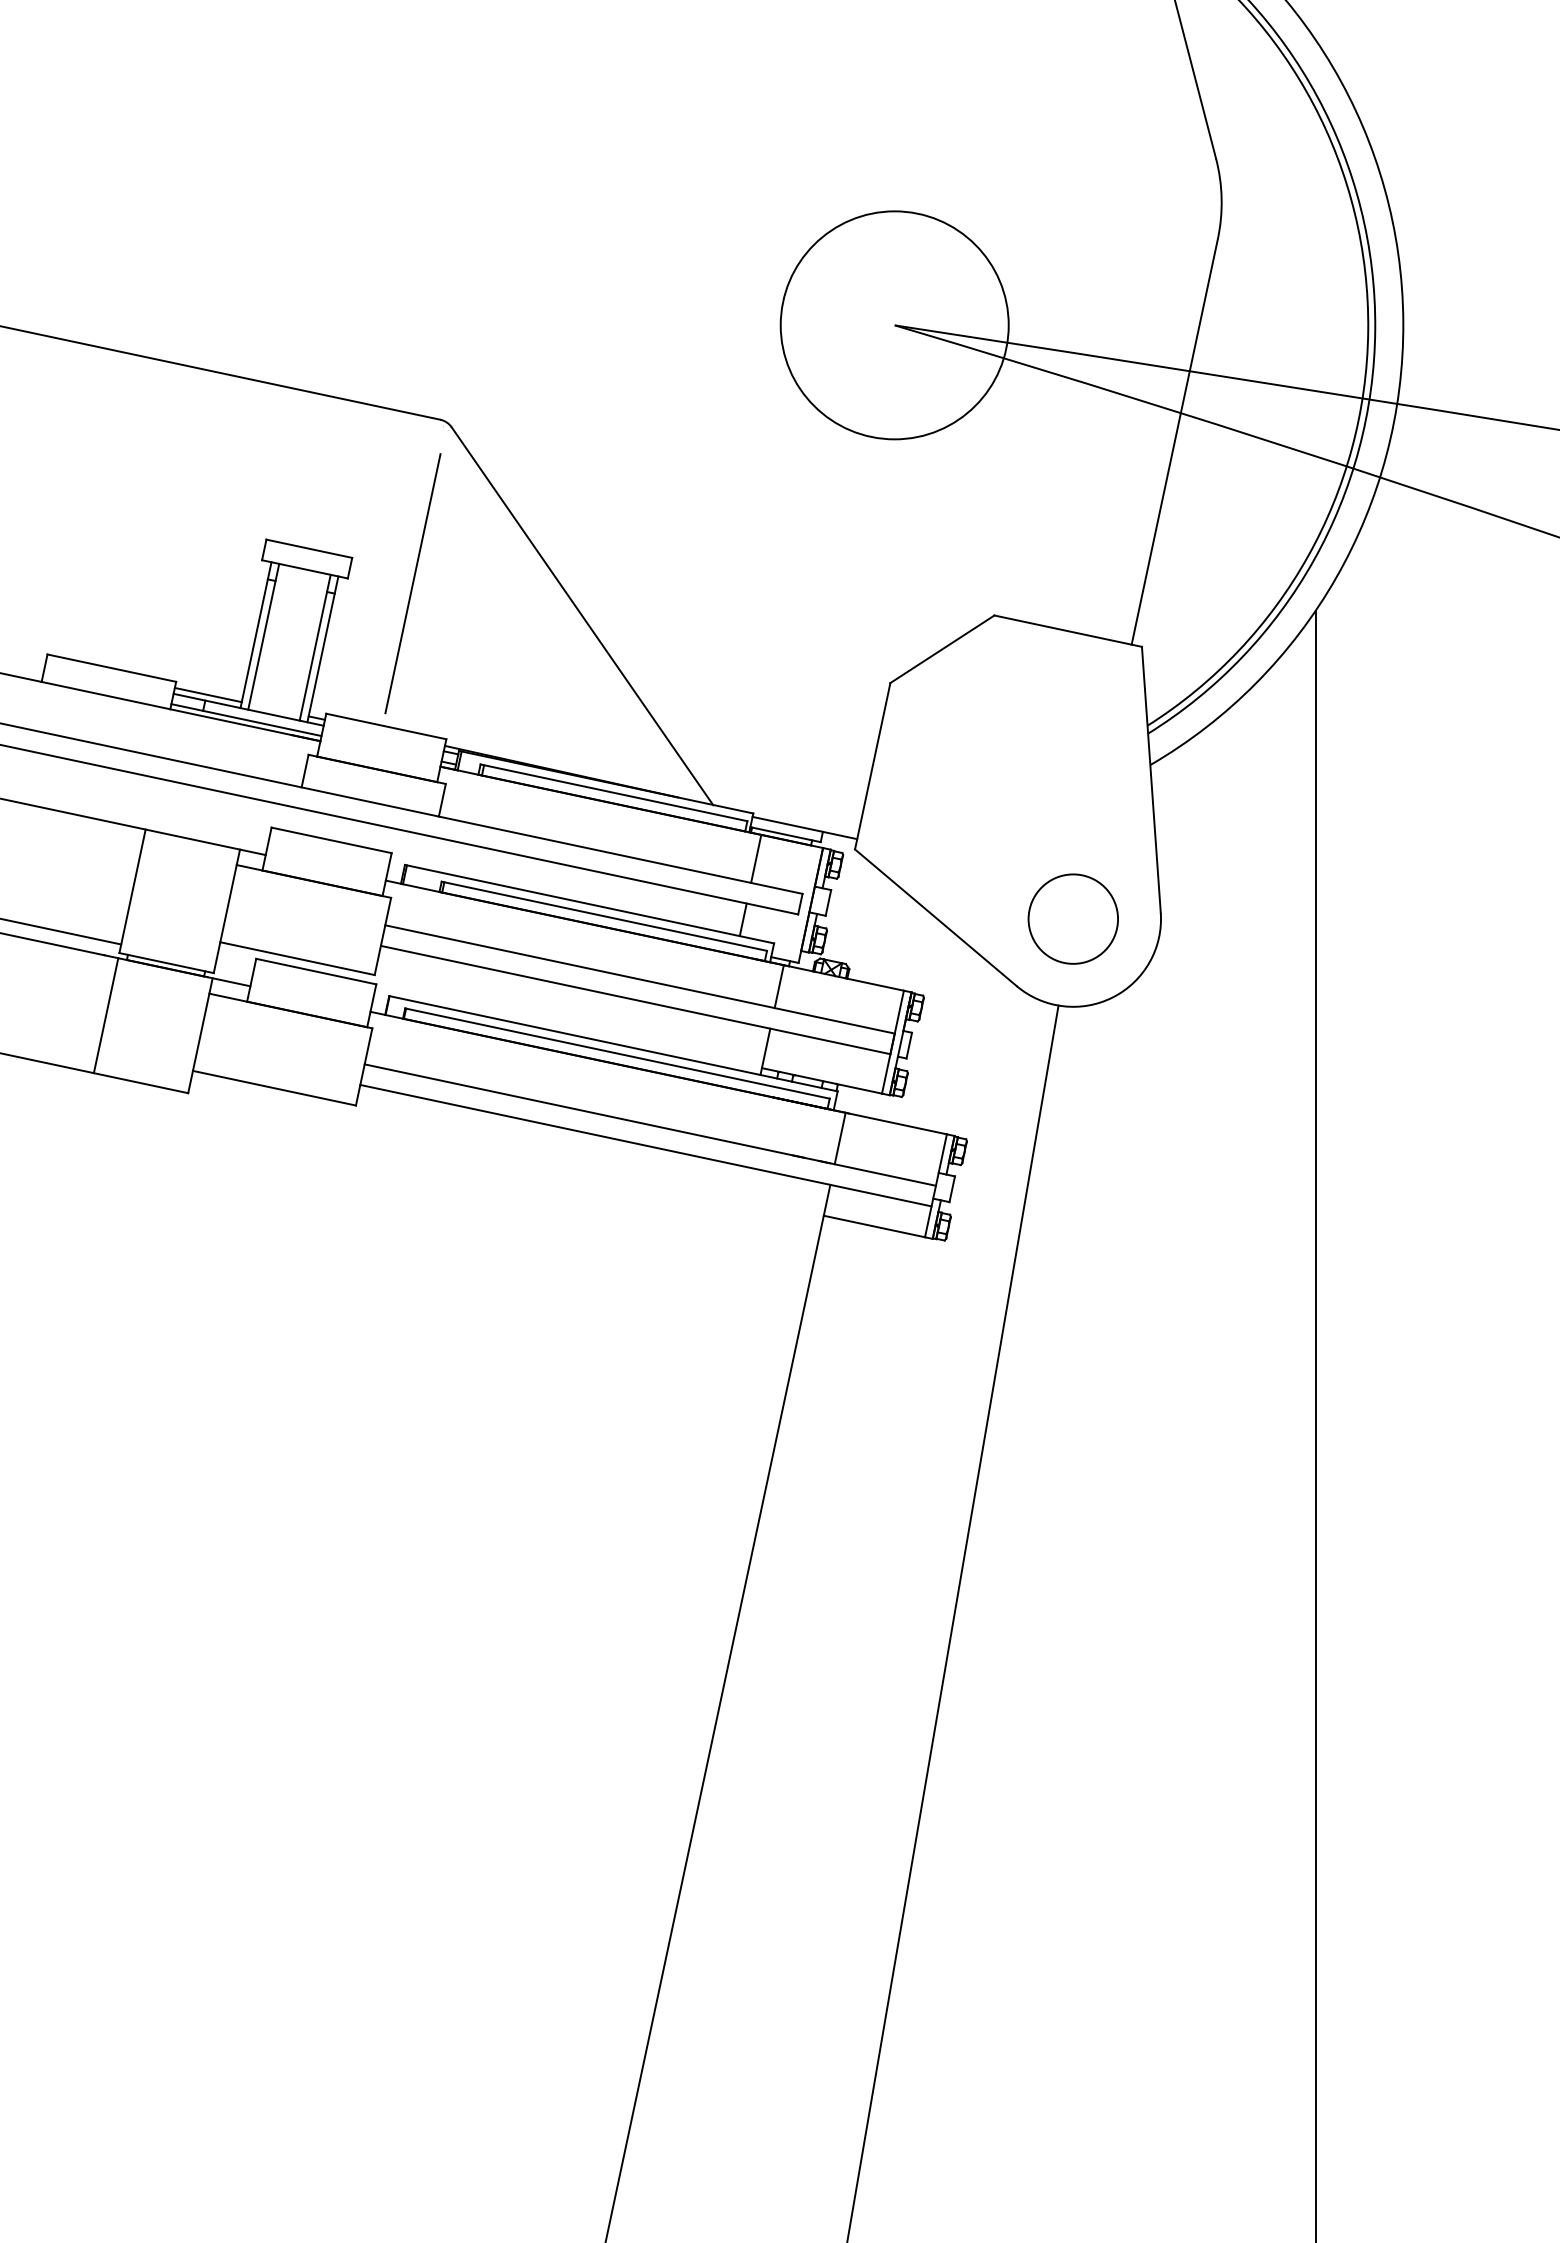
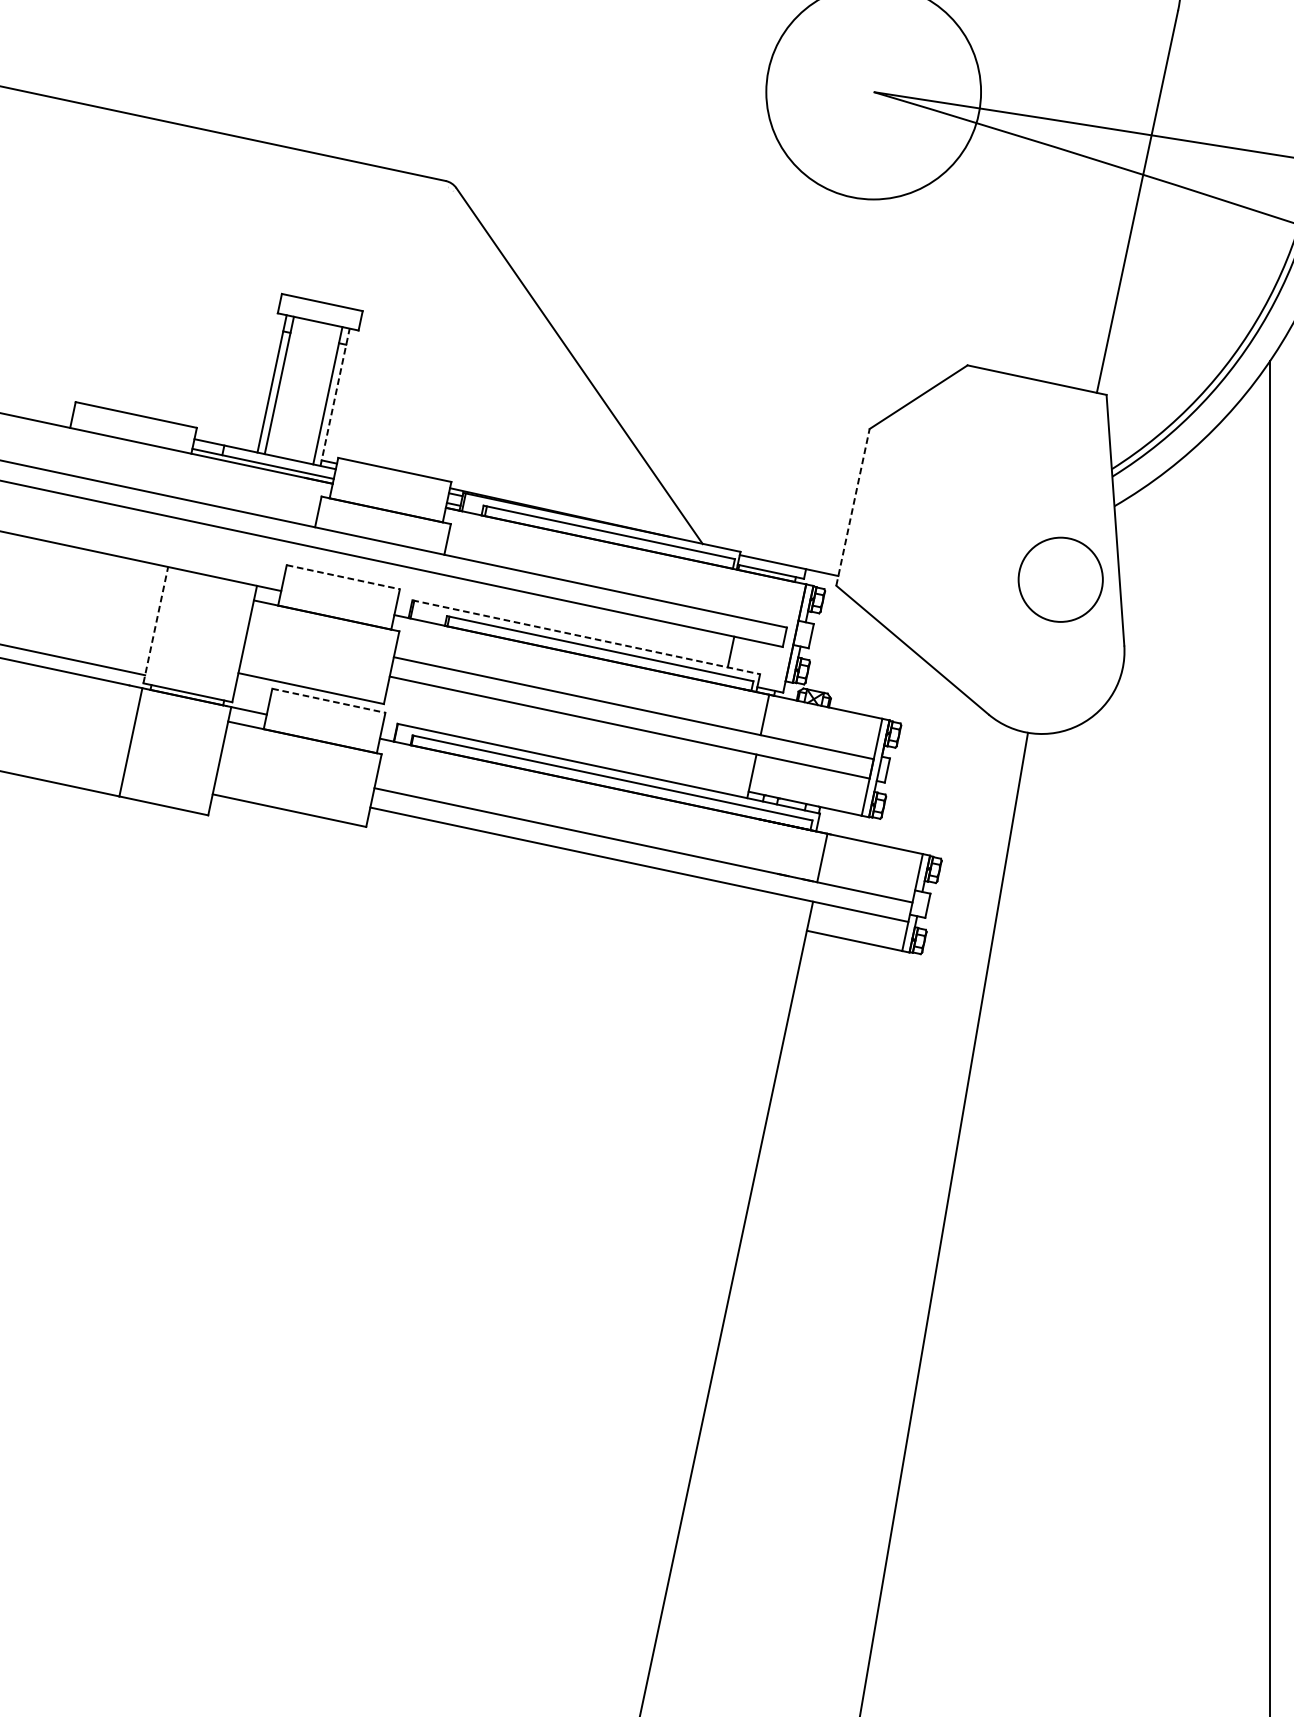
line: (412, 583) -> (419, 335), removed
line: (322, 649) -> (334, 397), solid -> dashed
line: (207, 694) -> (226, 439), removed
line: (872, 765) -> (852, 506), solid -> dashed
line: (332, 840) -> (344, 577), solid -> dashed
line: (756, 858) -> (743, 594), removed
line: (132, 890) -> (155, 624), solid -> dashed
line: (589, 904) -> (586, 637), solid -> dashed
circle: (1072, 918) -> (1059, 579), moved
line: (316, 971) -> (329, 700), solid -> dashed

